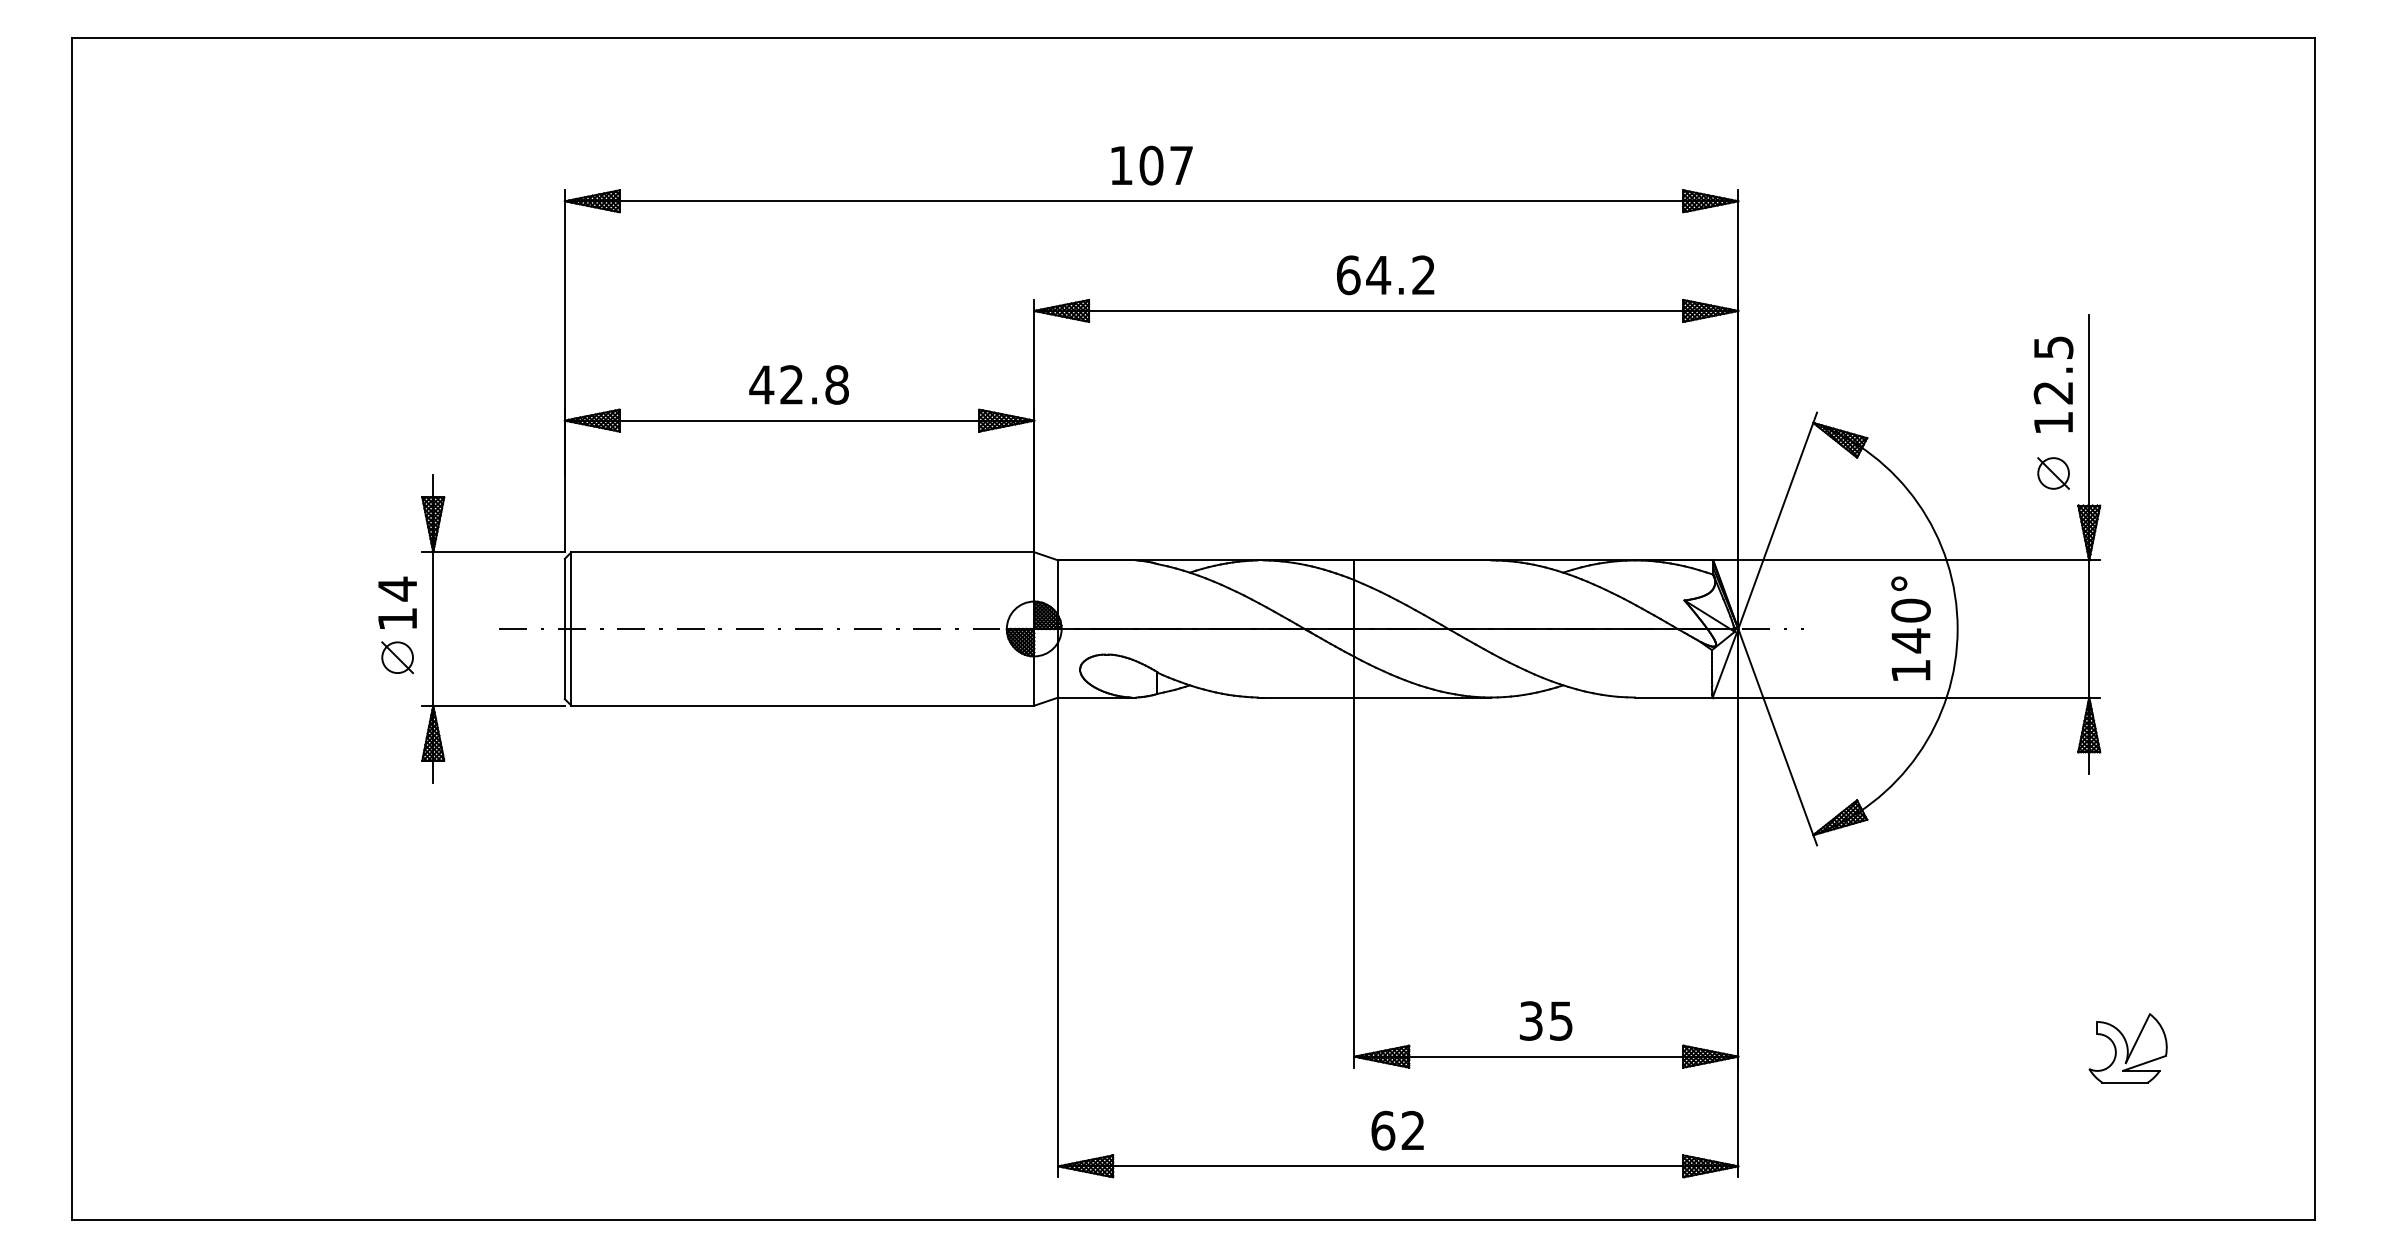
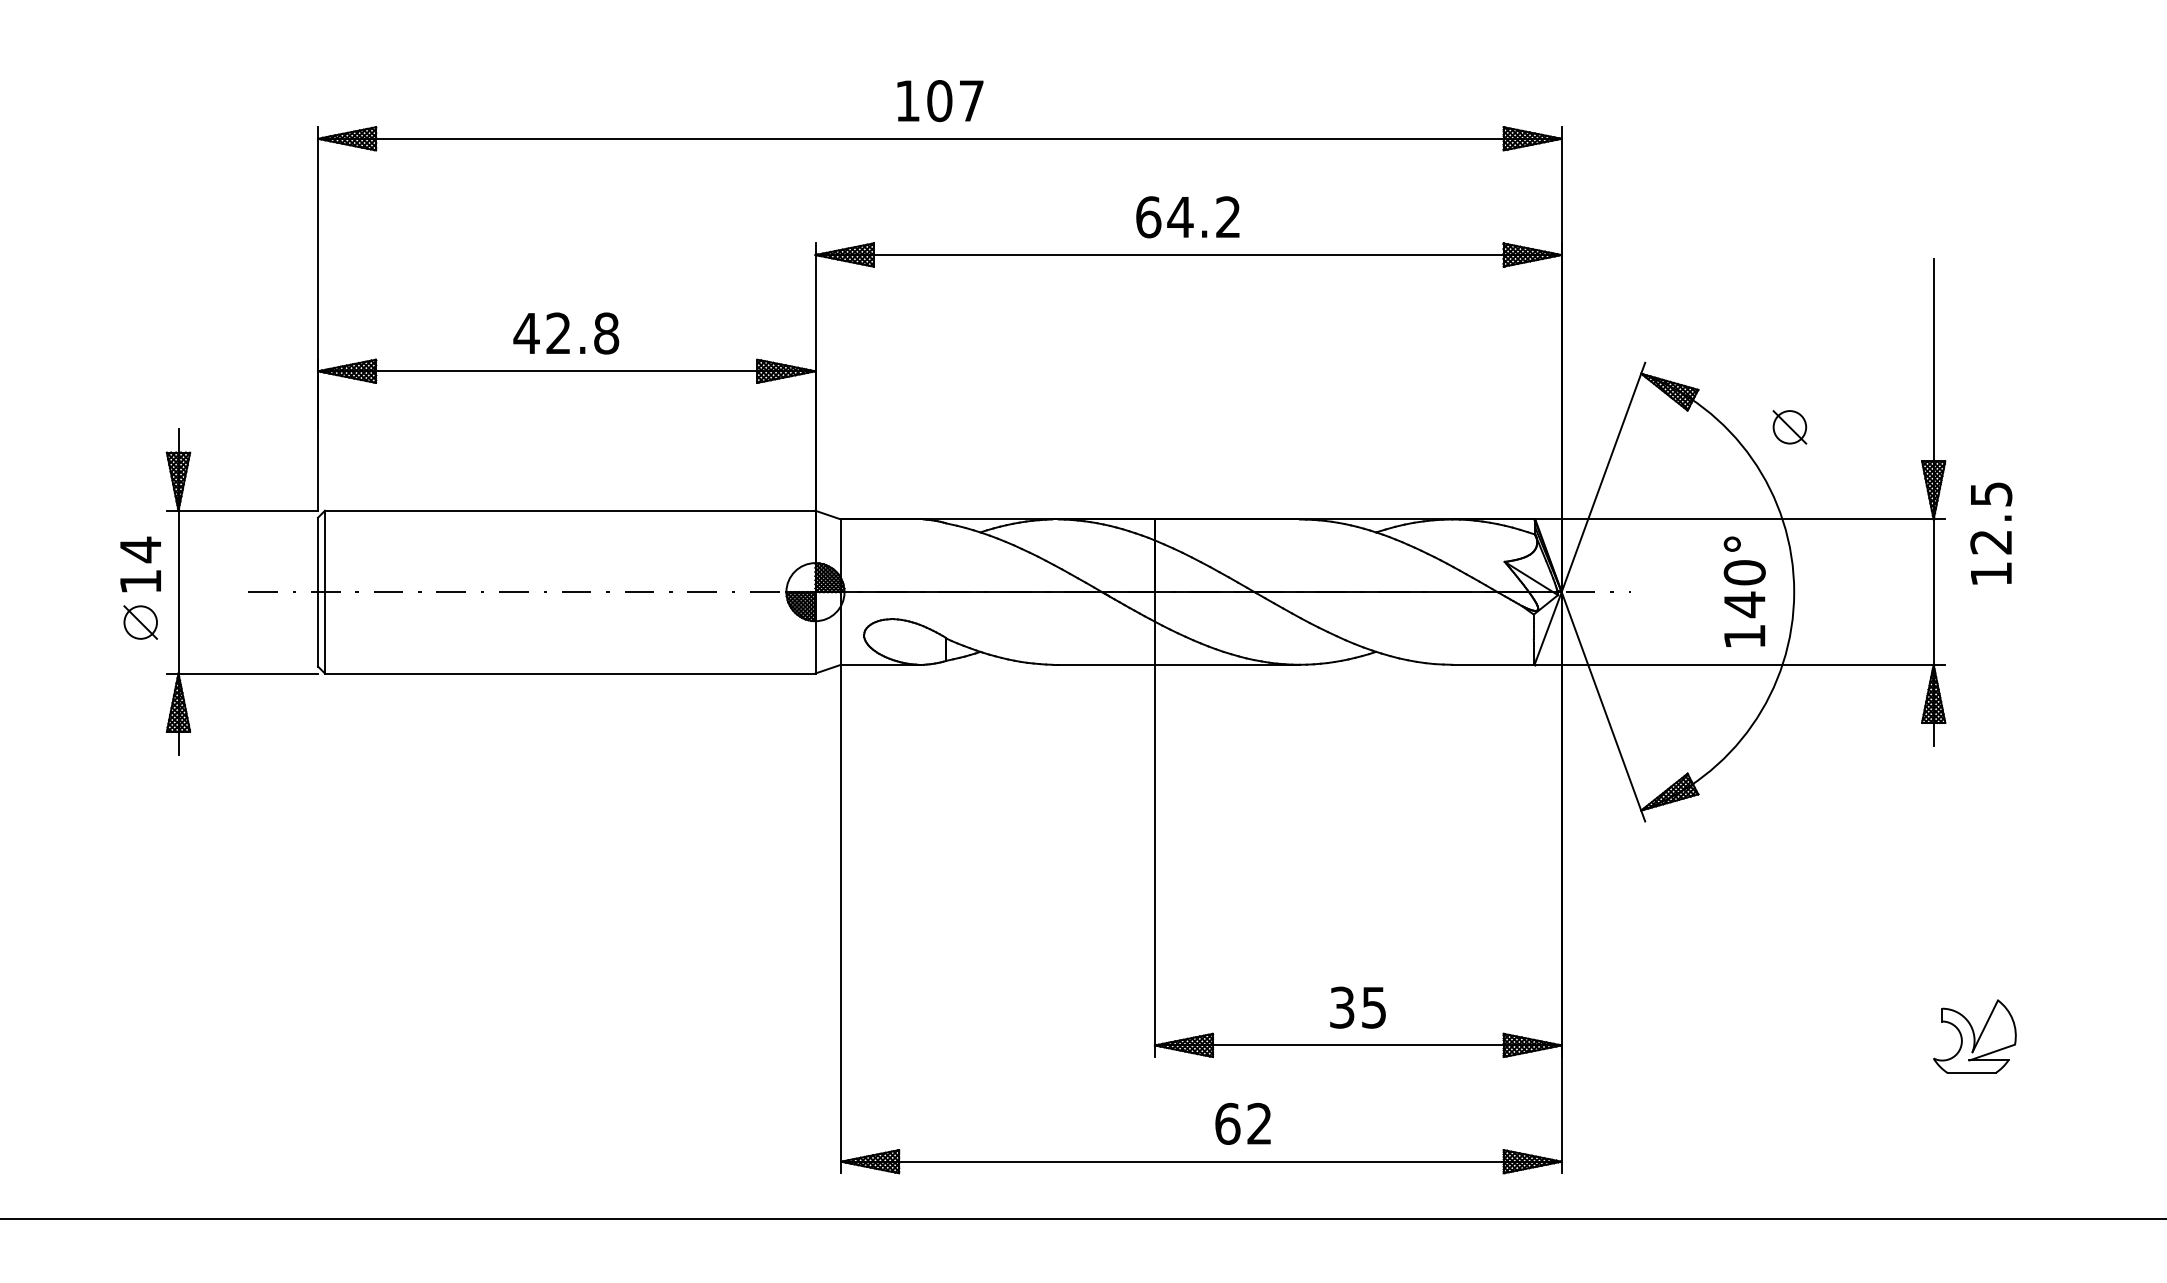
text: (2053, 384) -> (1991, 533), moved
part: (2053, 473) -> (1789, 427), moved
text: (1397, 1130) -> (1242, 1123), moved

